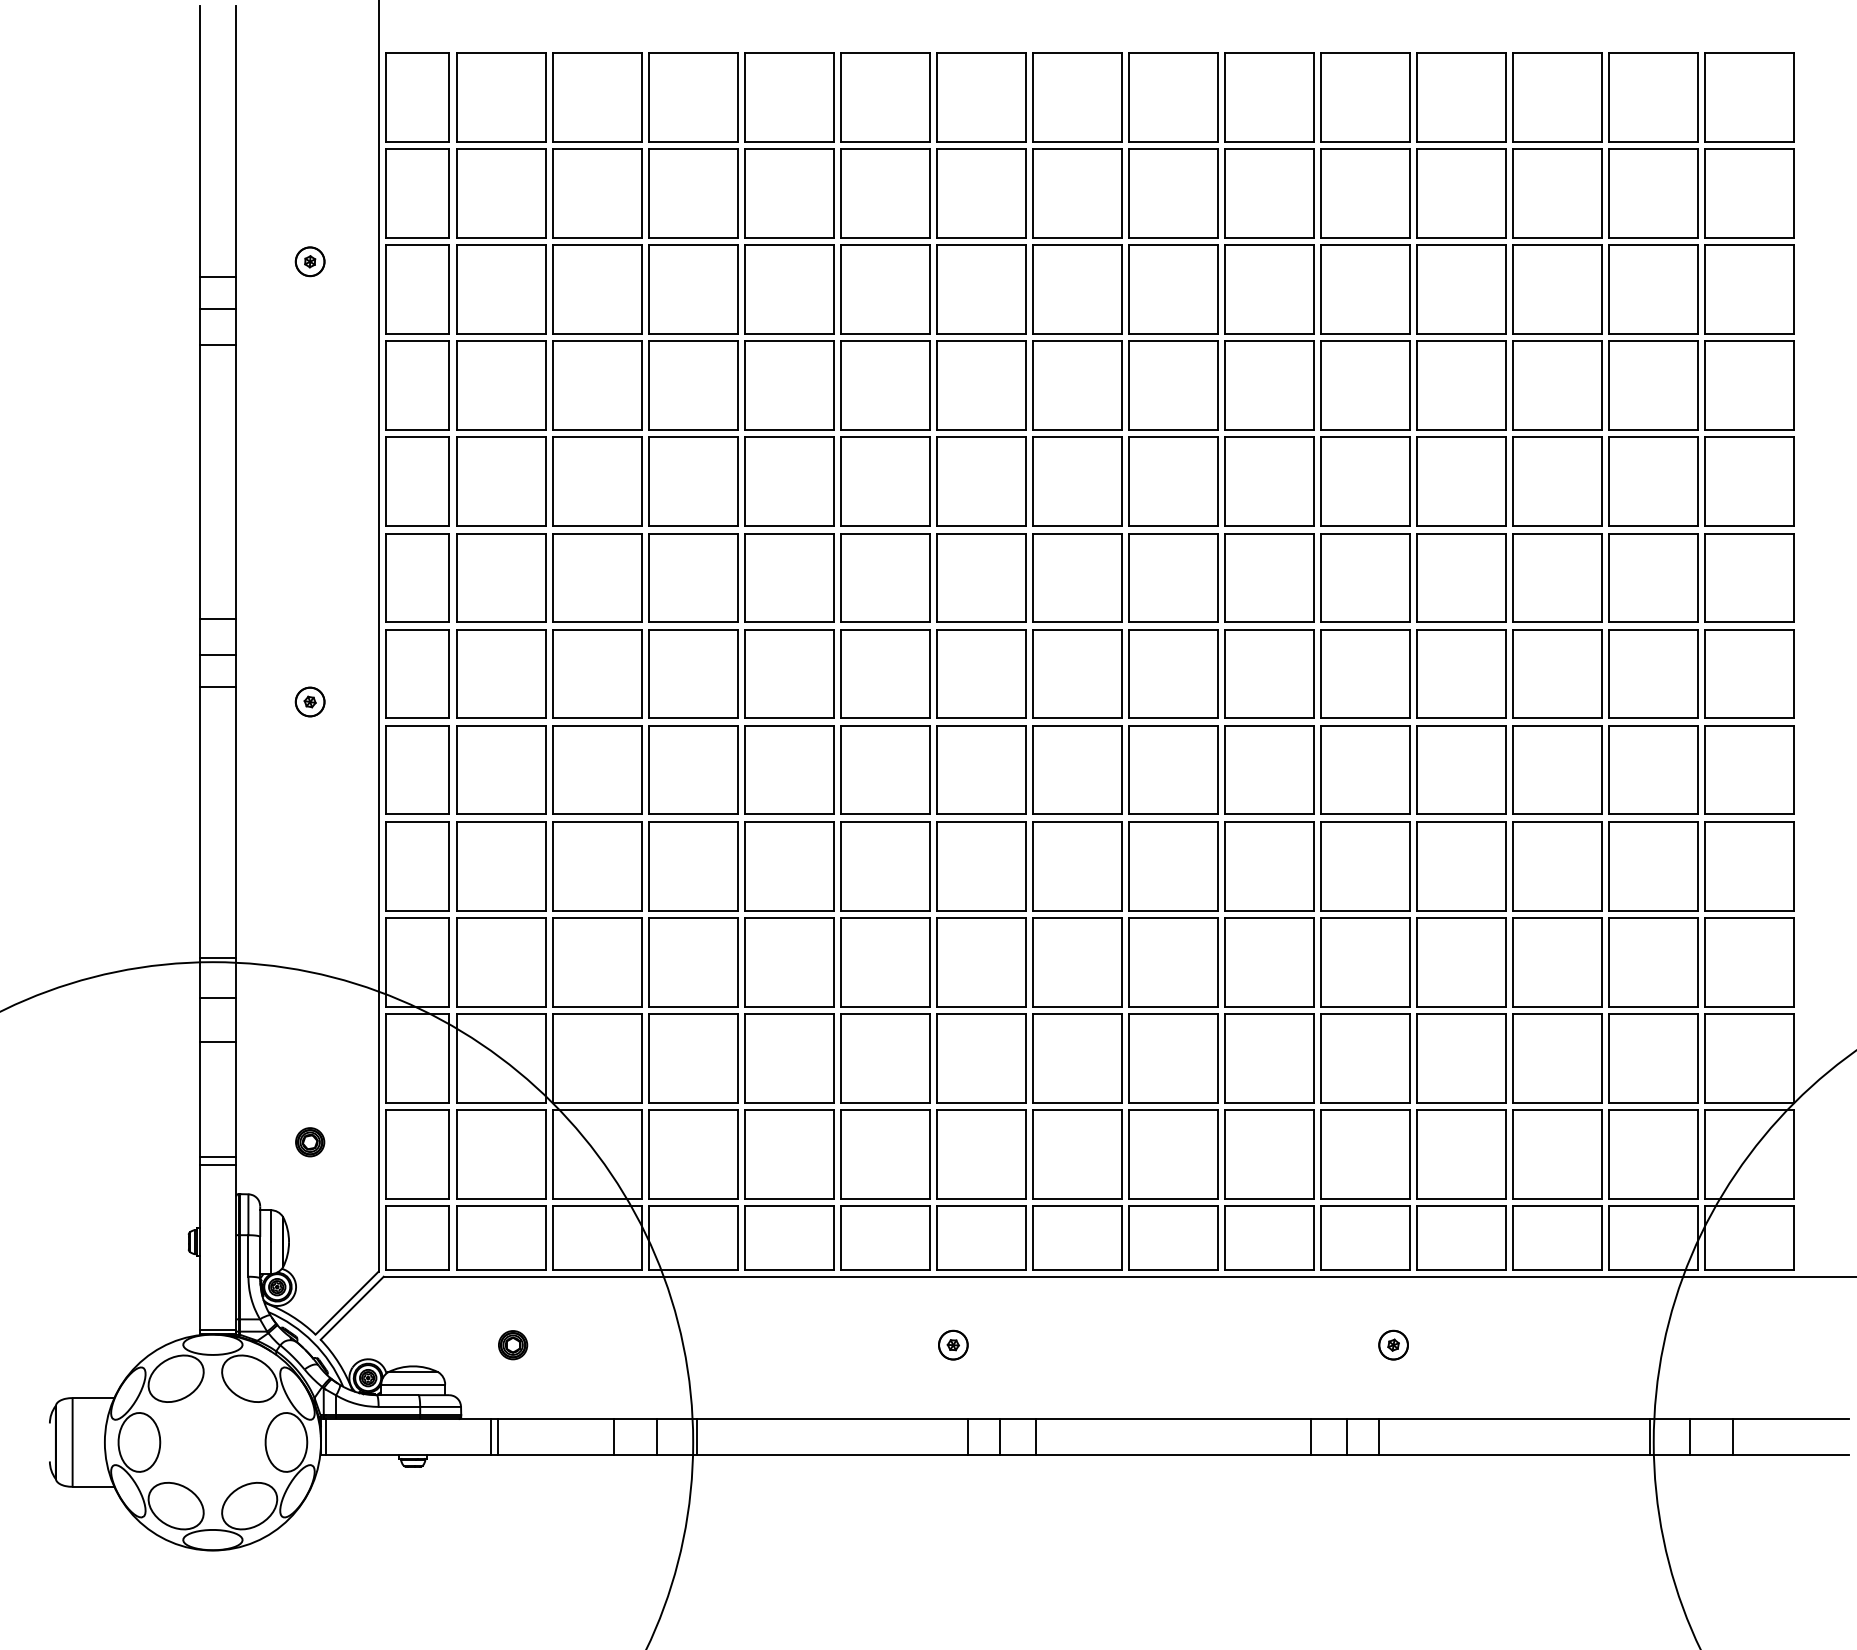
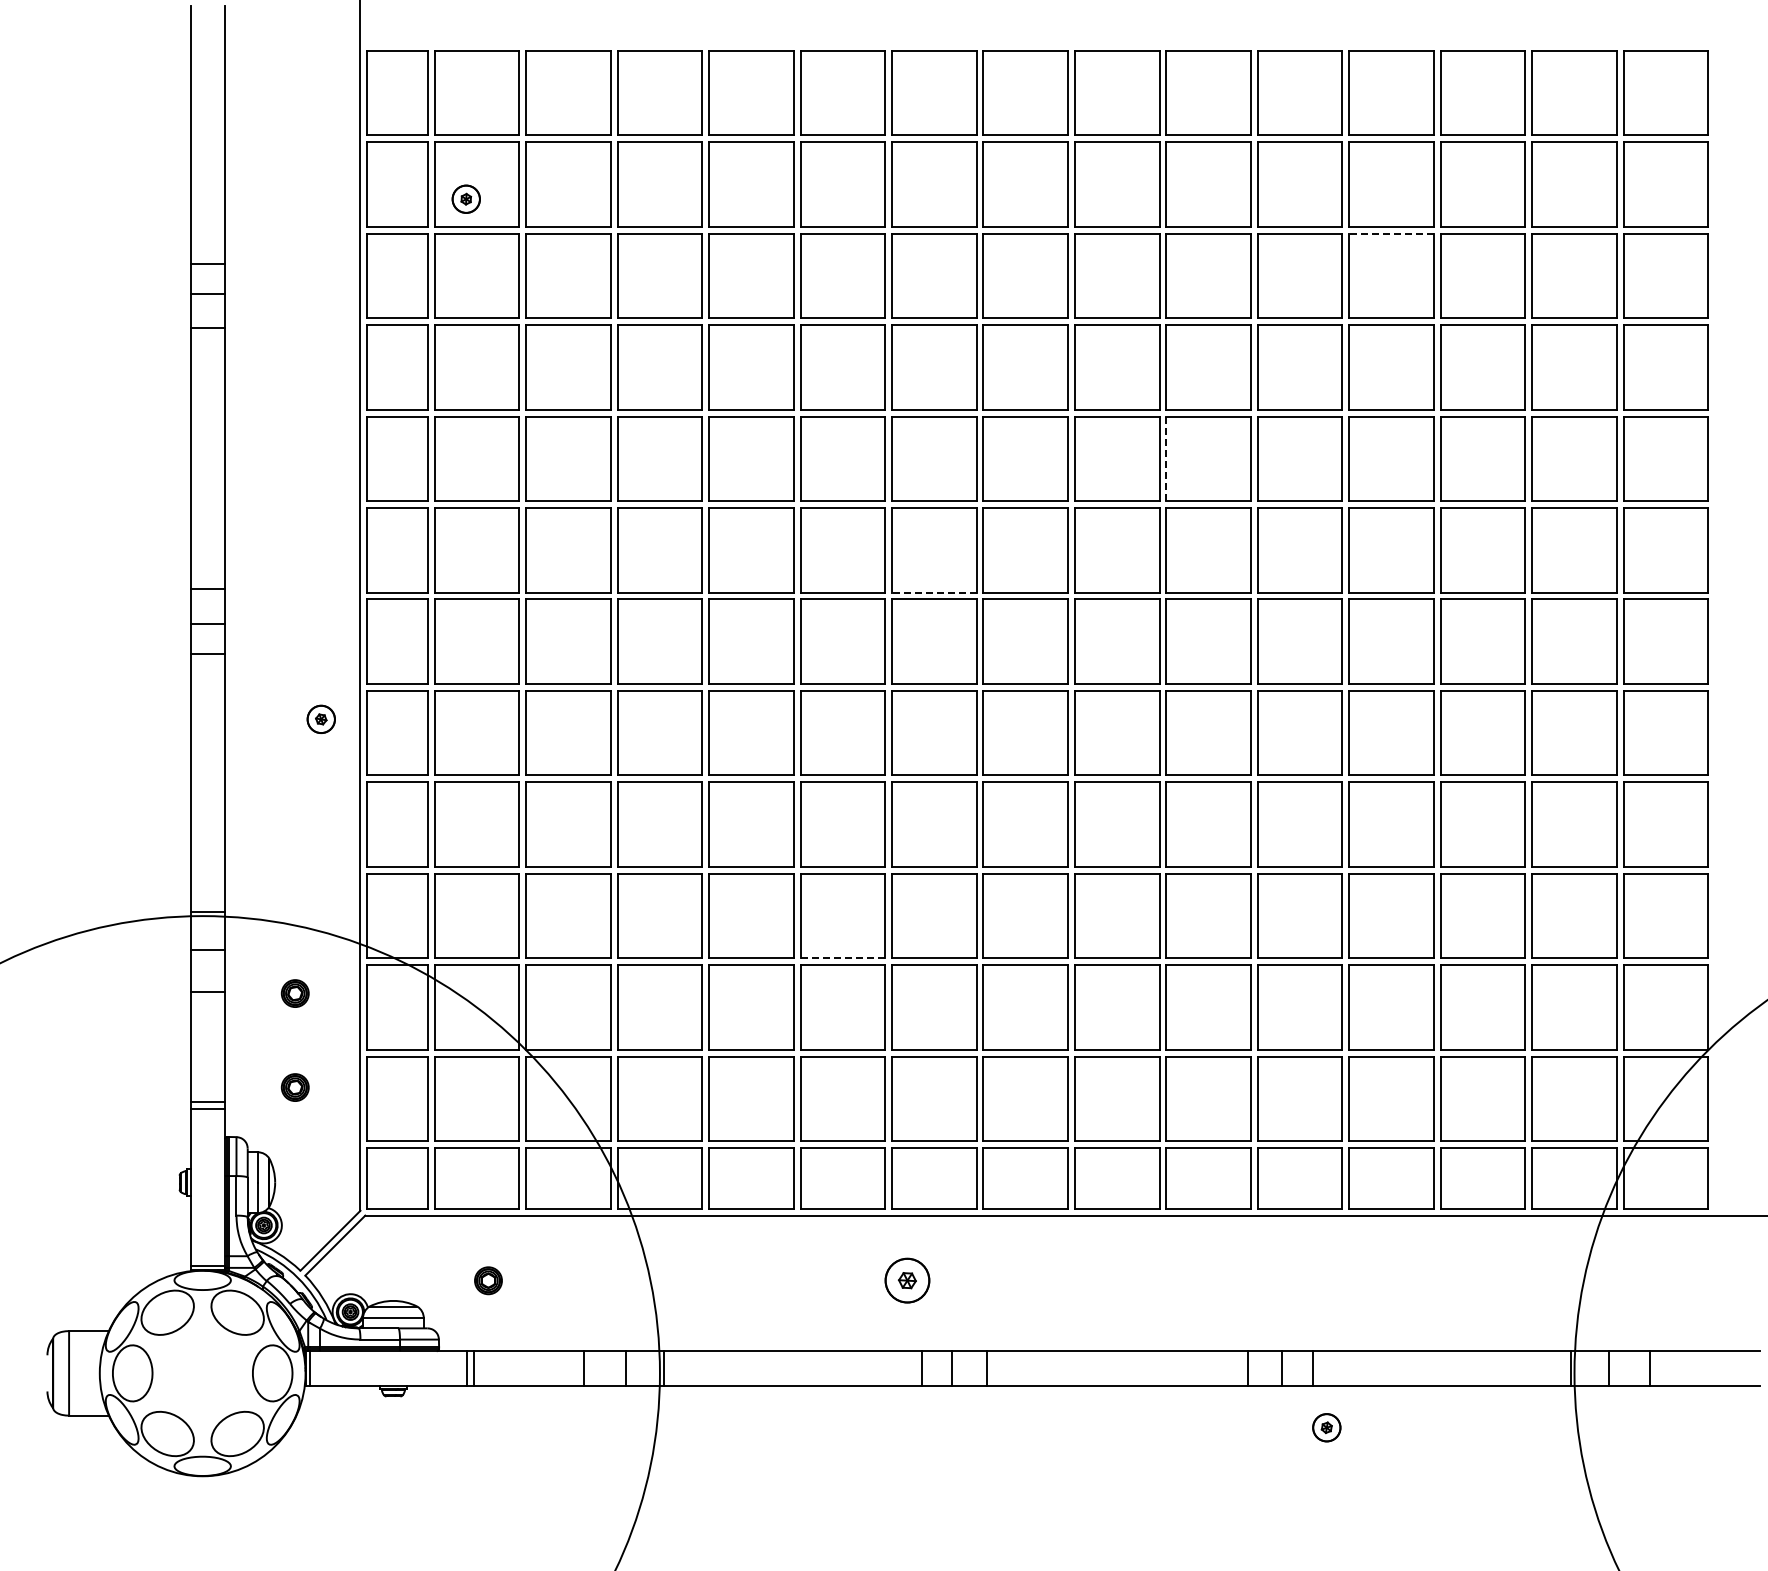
line: (1461, 245) -> (1391, 233), solid -> dashed
part: (309, 260) -> (465, 198), moved
line: (1225, 481) -> (1166, 458), solid -> dashed
line: (980, 622) -> (933, 592), solid -> dashed
part: (309, 701) -> (320, 718), moved
line: (884, 1006) -> (842, 958), solid -> dashed
part: (309, 1043) -> (294, 993), added
part: (953, 1344) -> (907, 1280), size x1.6
part: (1393, 1344) -> (1326, 1427), moved

